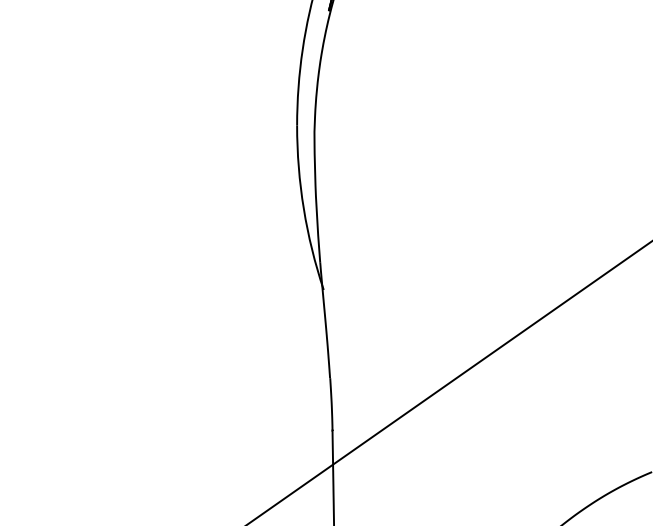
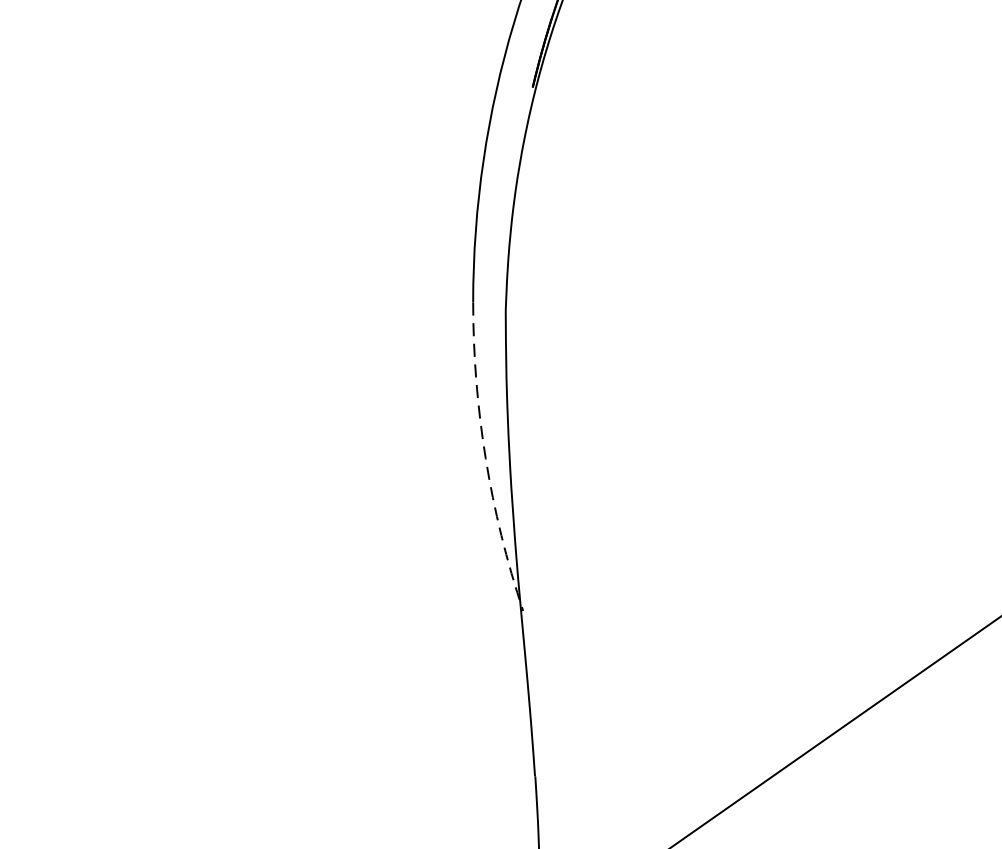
arc: (303, 208) -> (485, 458), solid -> dashed

